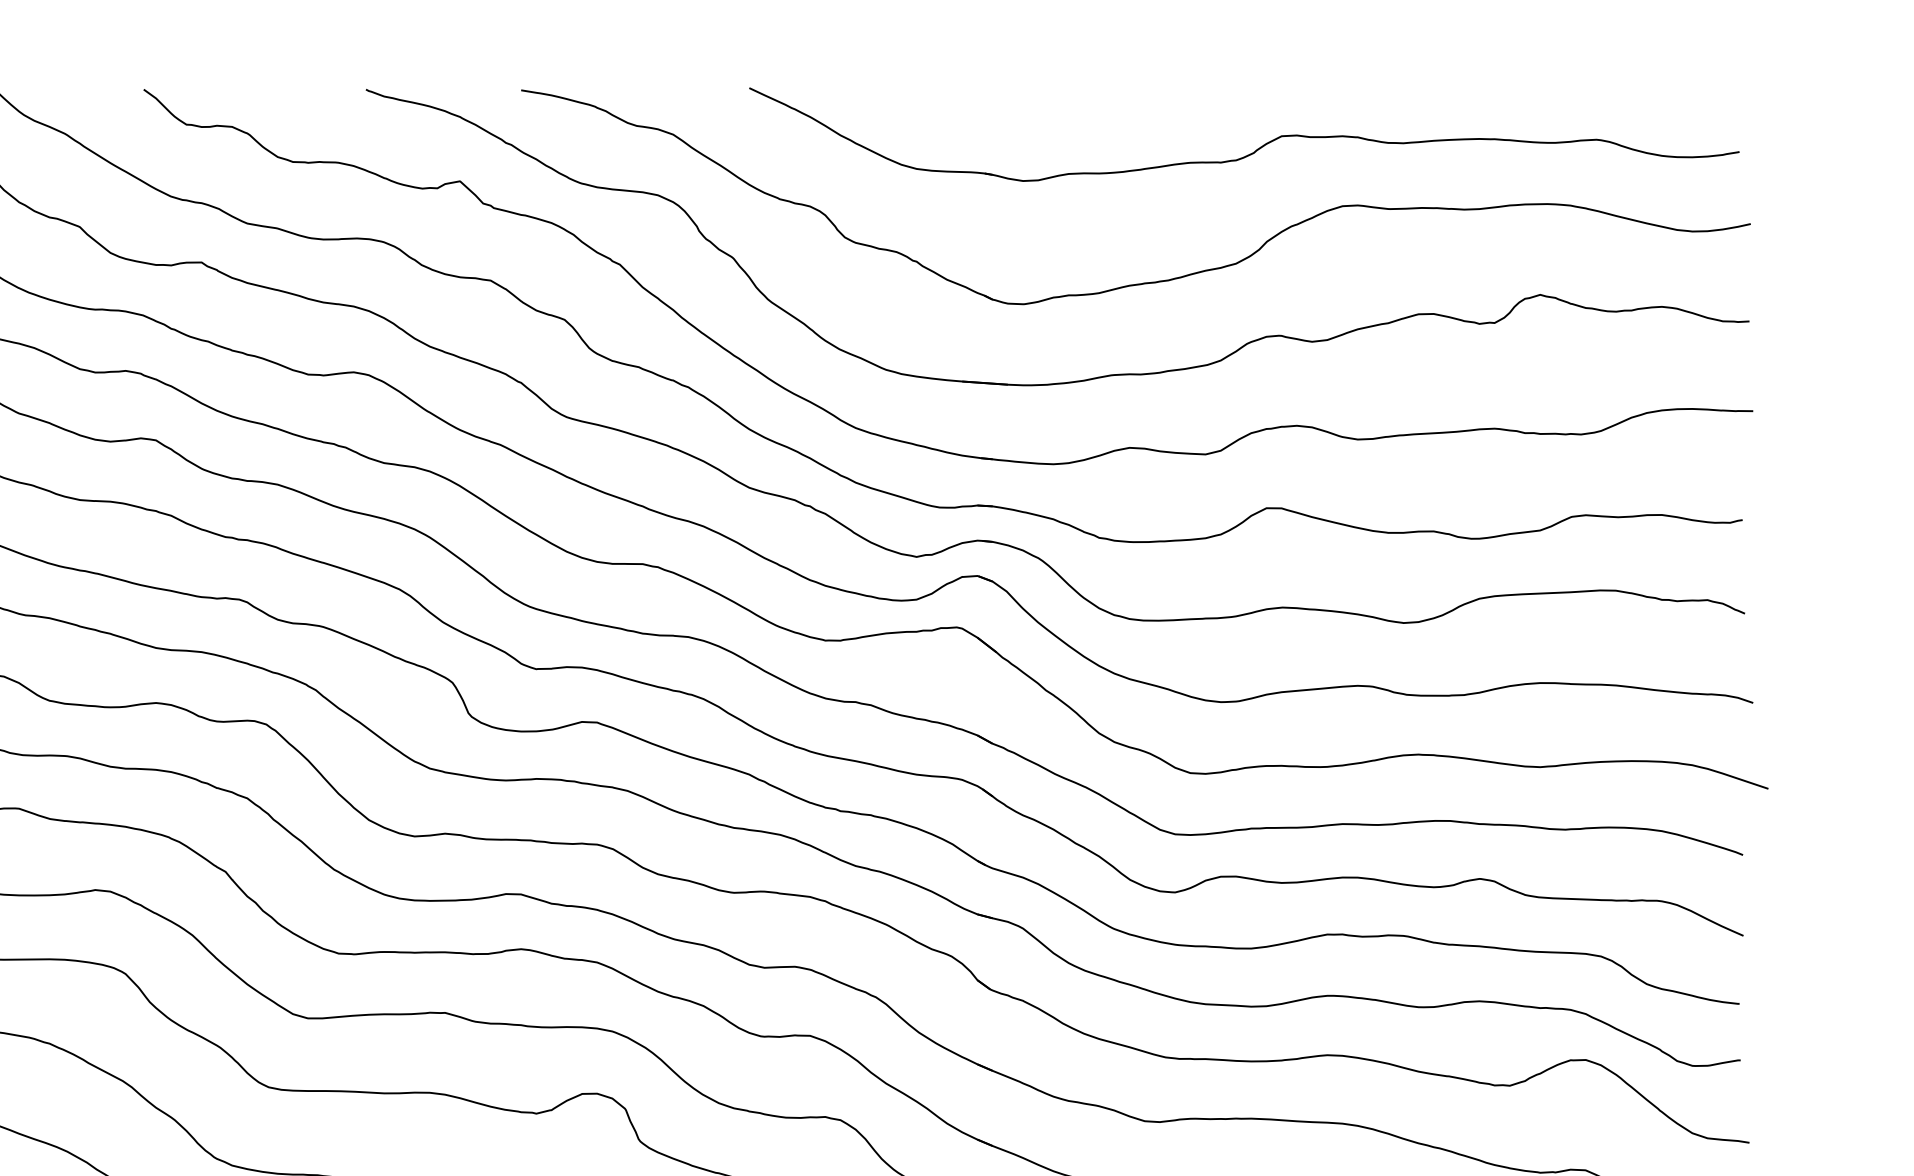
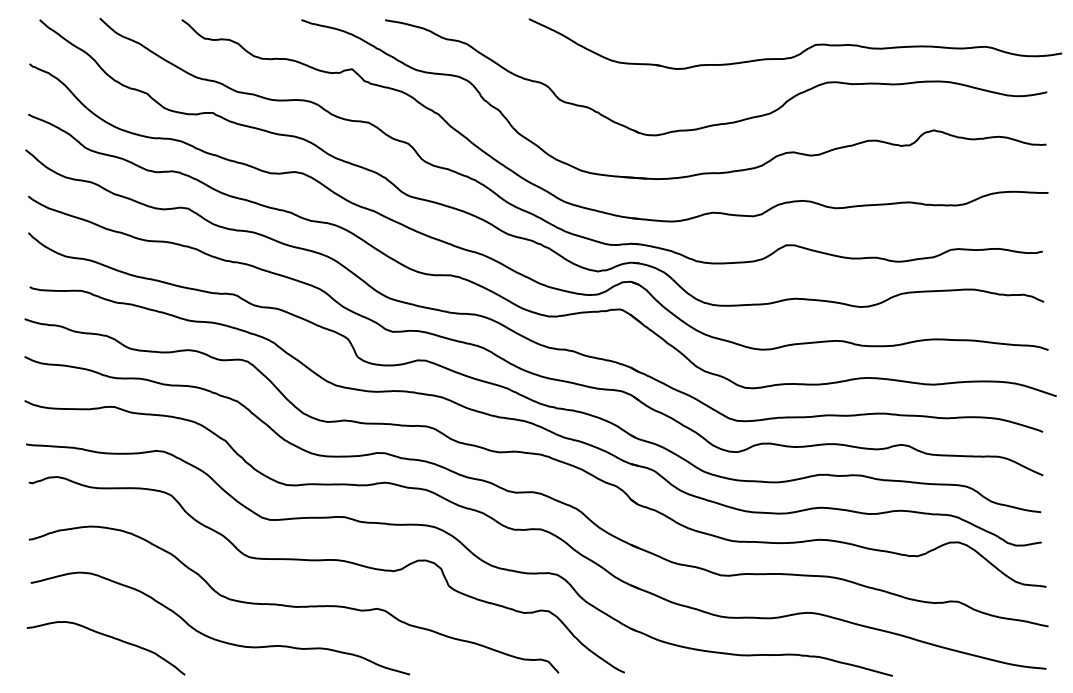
part: (1255, 148) -> (801, 51), moved

